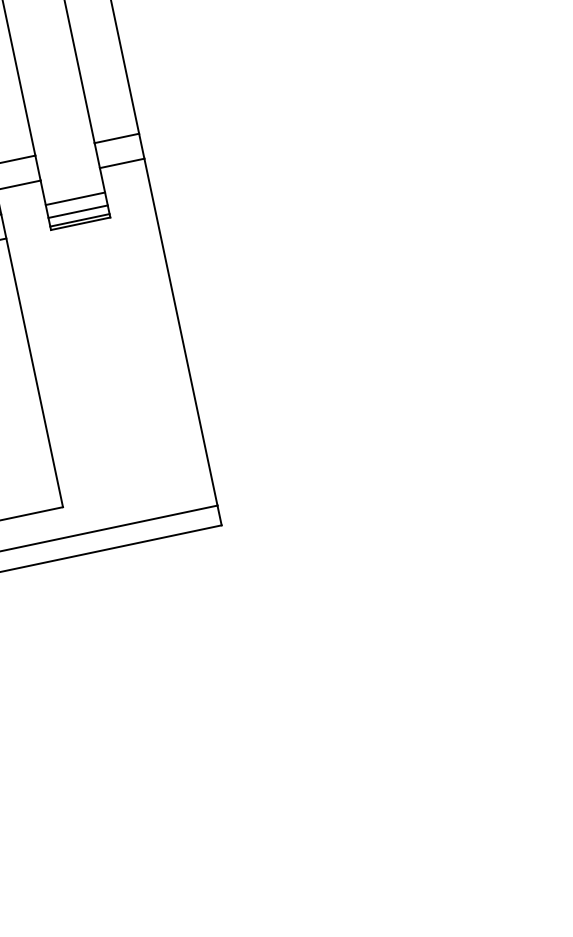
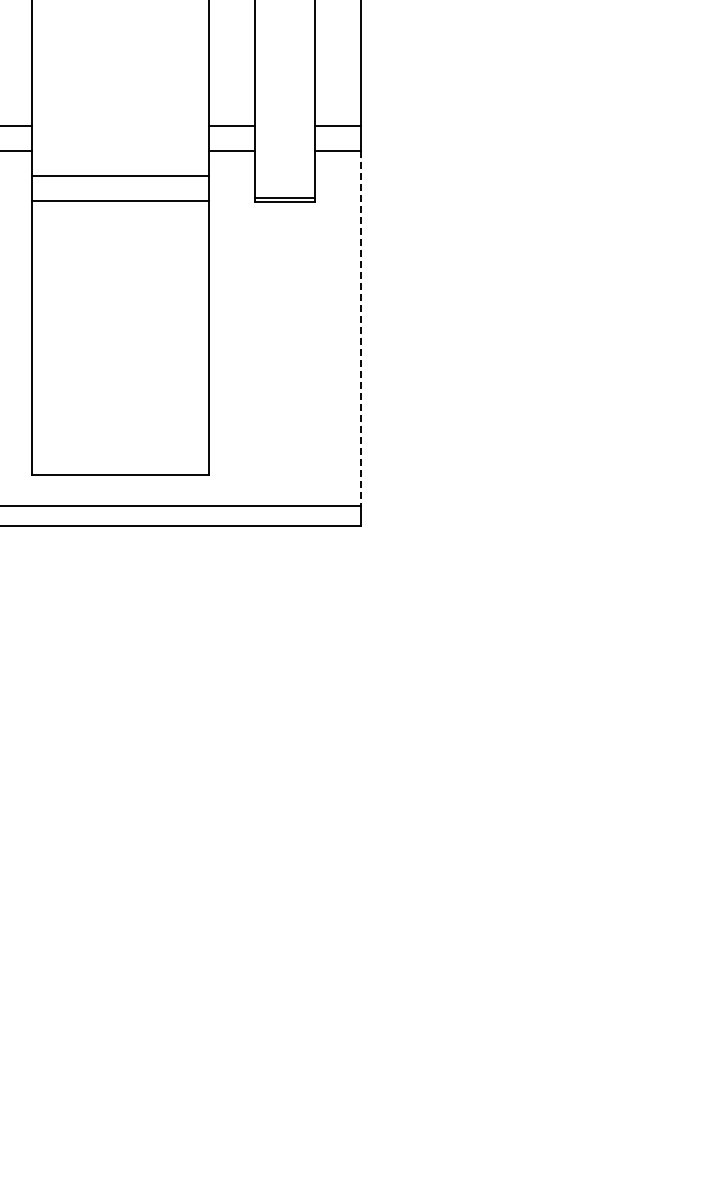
line: (75, 199) -> (284, 176), removed
line: (77, 211) -> (284, 189), removed
line: (180, 332) -> (360, 328), solid -> dashed

